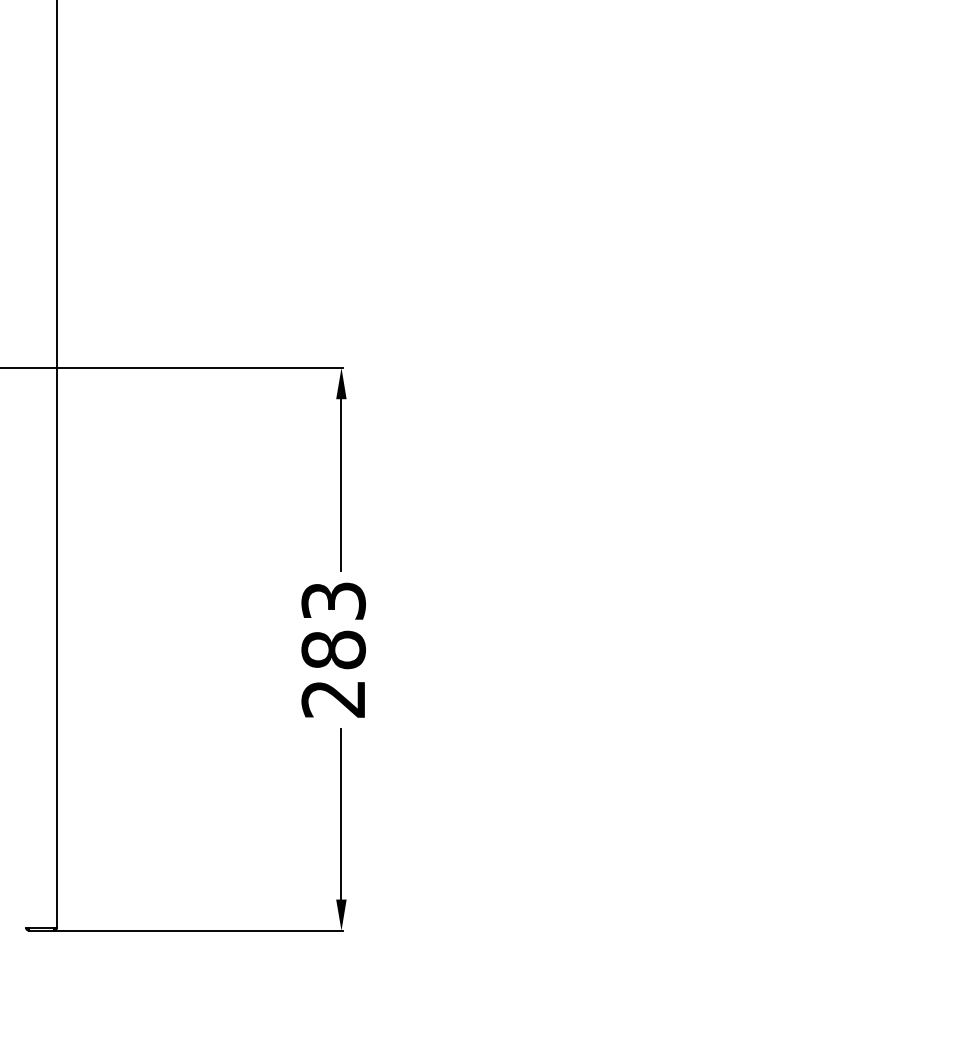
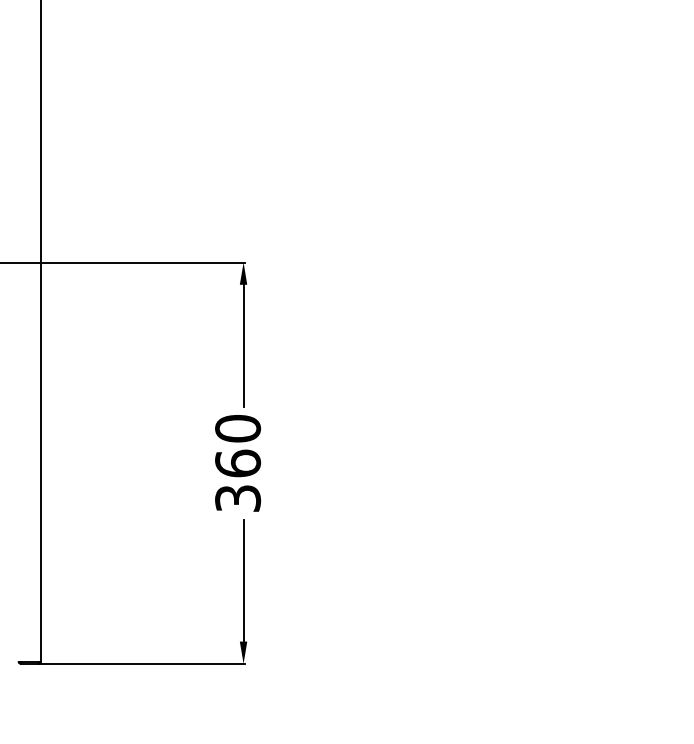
text: (334, 649) -> (238, 463), 283 -> 360

